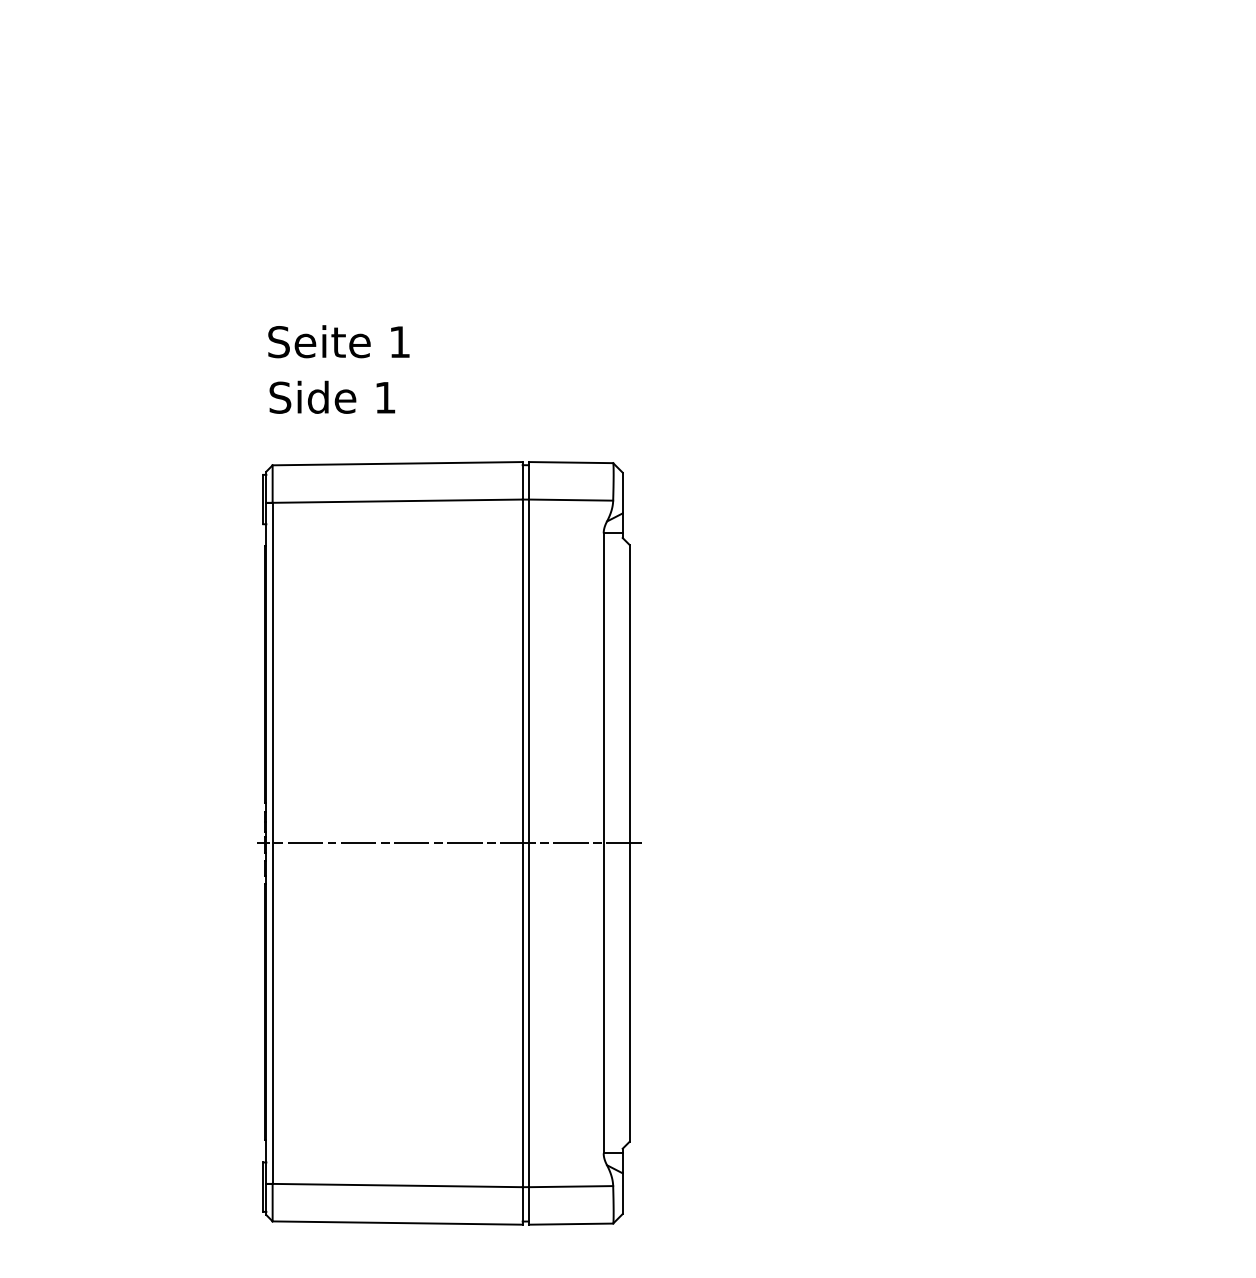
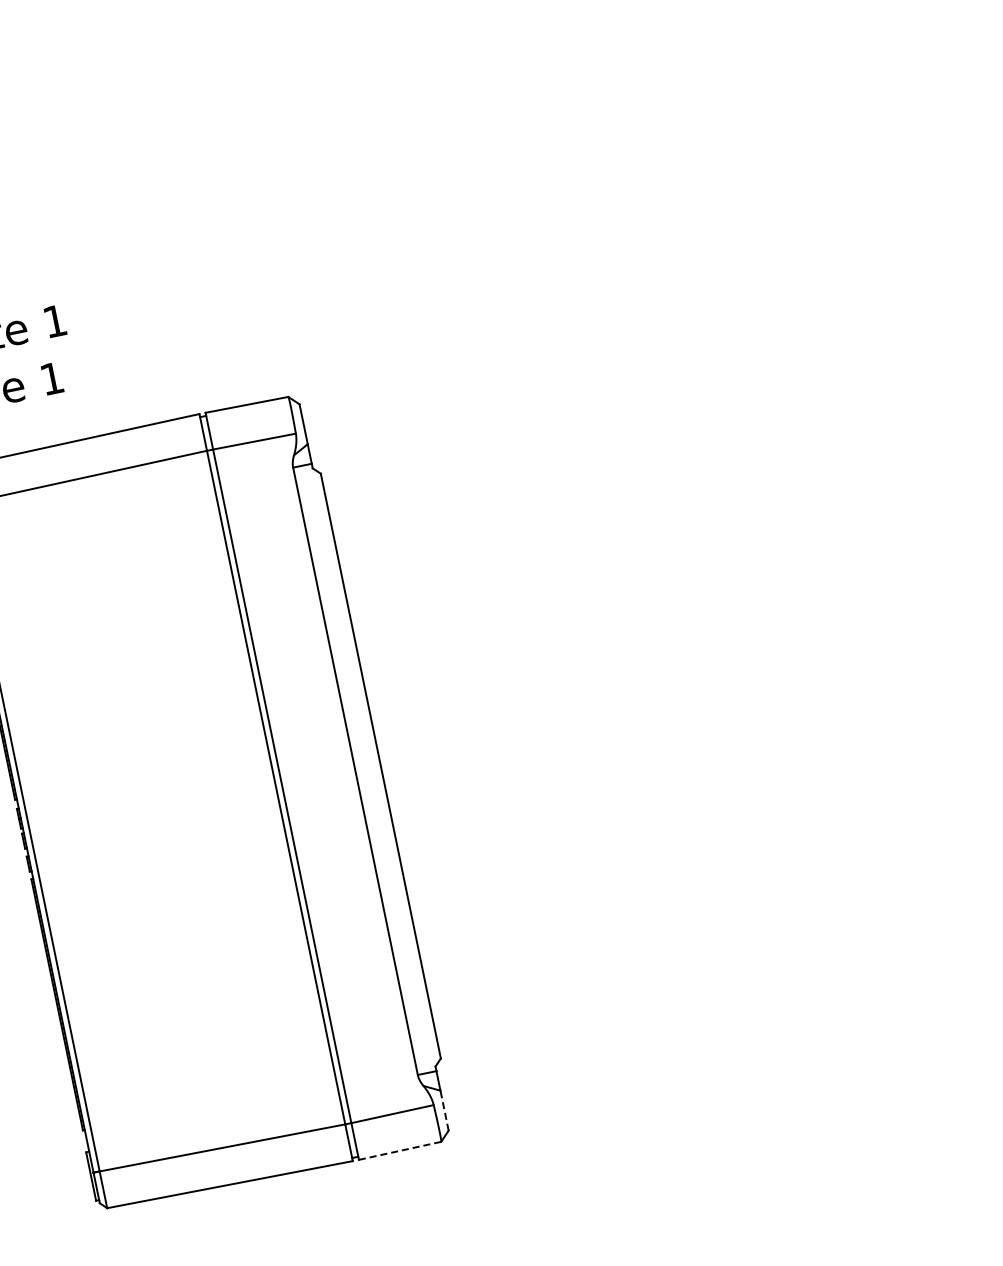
line: (449, 843) -> (204, 802), removed
line: (622, 1193) -> (444, 1110), solid -> dashed
line: (571, 1224) -> (400, 1151), solid -> dashed

